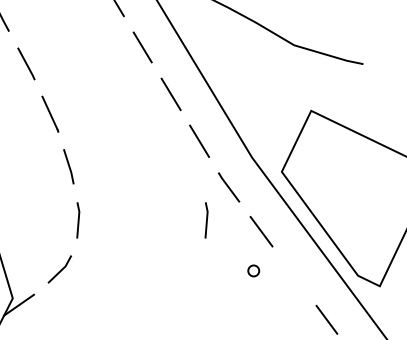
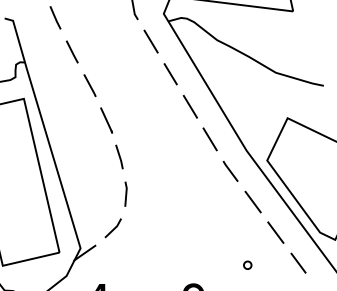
line: (205, 219) -> (214, 193), removed
circle: (253, 269) -> (247, 264), moved
line: (293, 275) -> (275, 232), added

